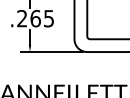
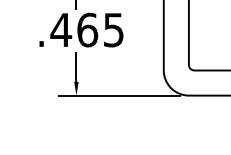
text: (21, 18) -> (59, 29), .265 -> .465

